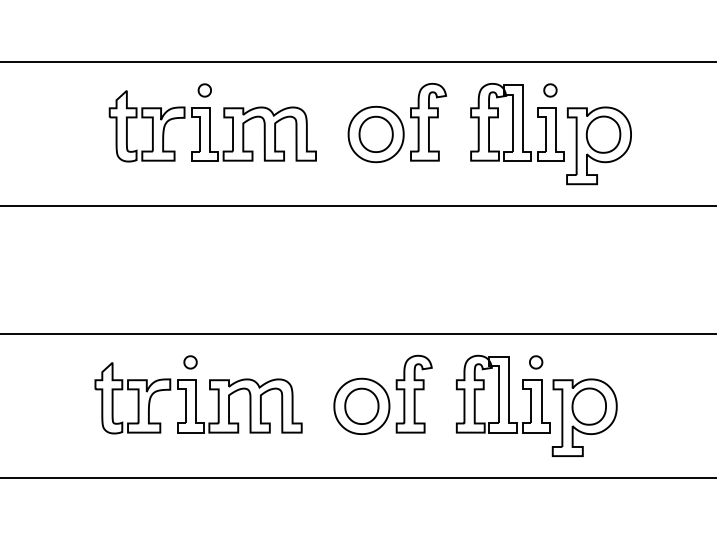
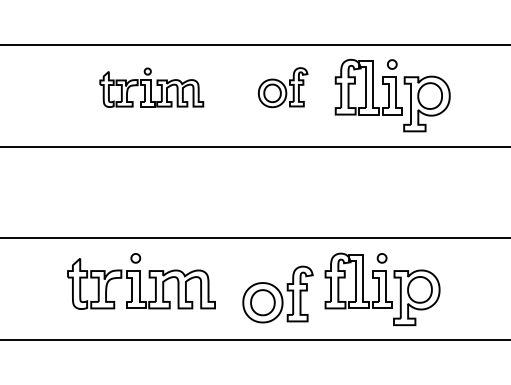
part: (212, 122) -> (151, 87), size x0.7
part: (396, 122) -> (282, 87), size x0.7
part: (382, 394) -> (277, 294), moved

